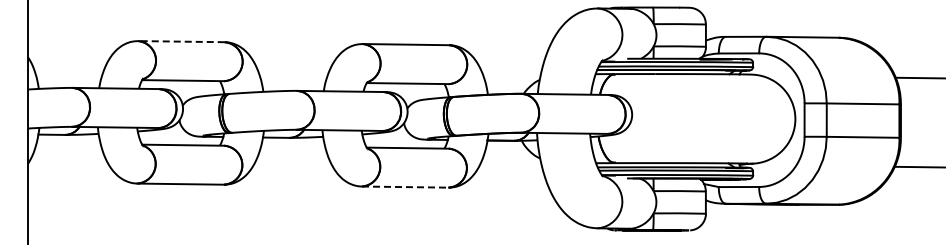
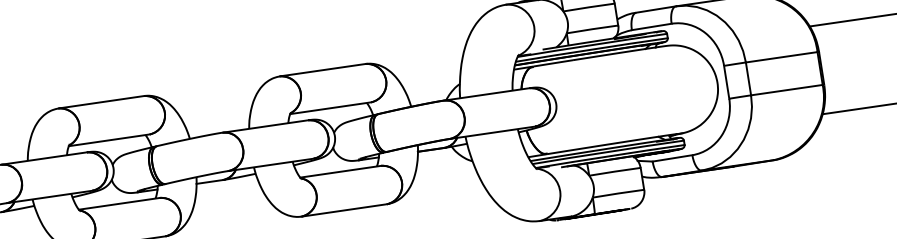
line: (181, 41) -> (101, 102), dashed -> solid
line: (405, 187) -> (344, 210), dashed -> solid

